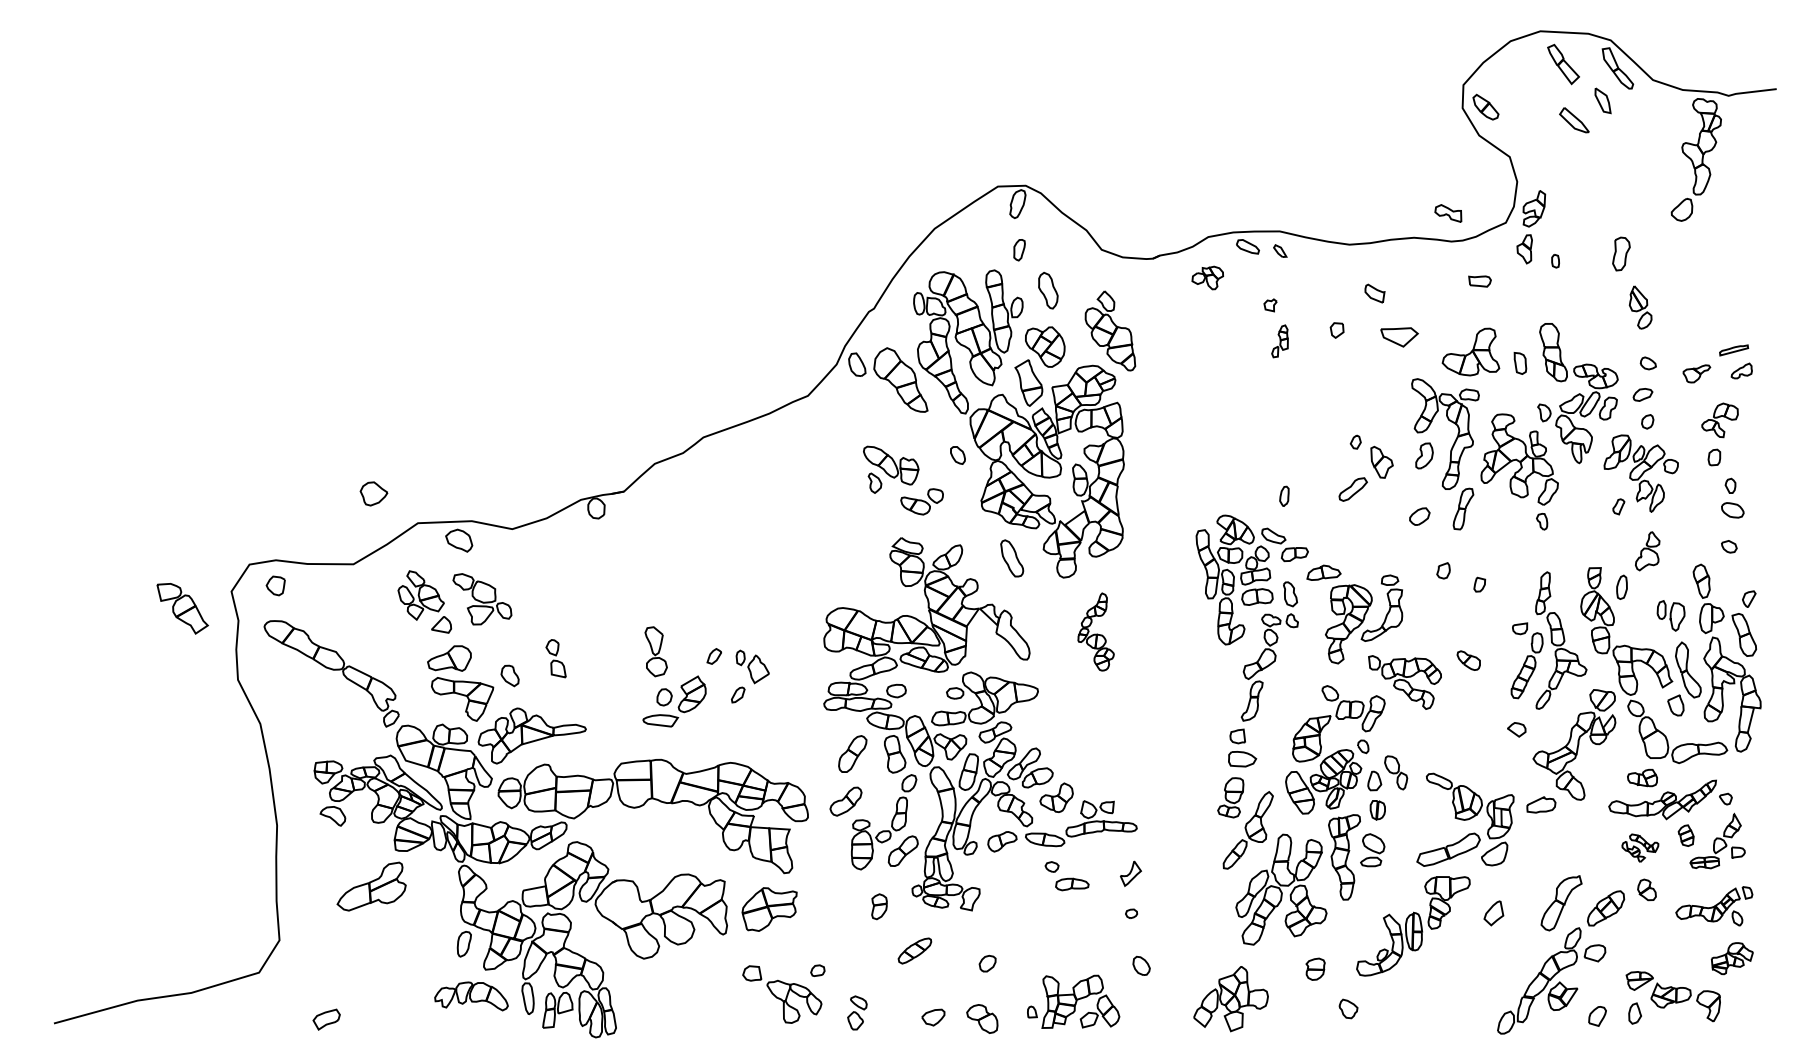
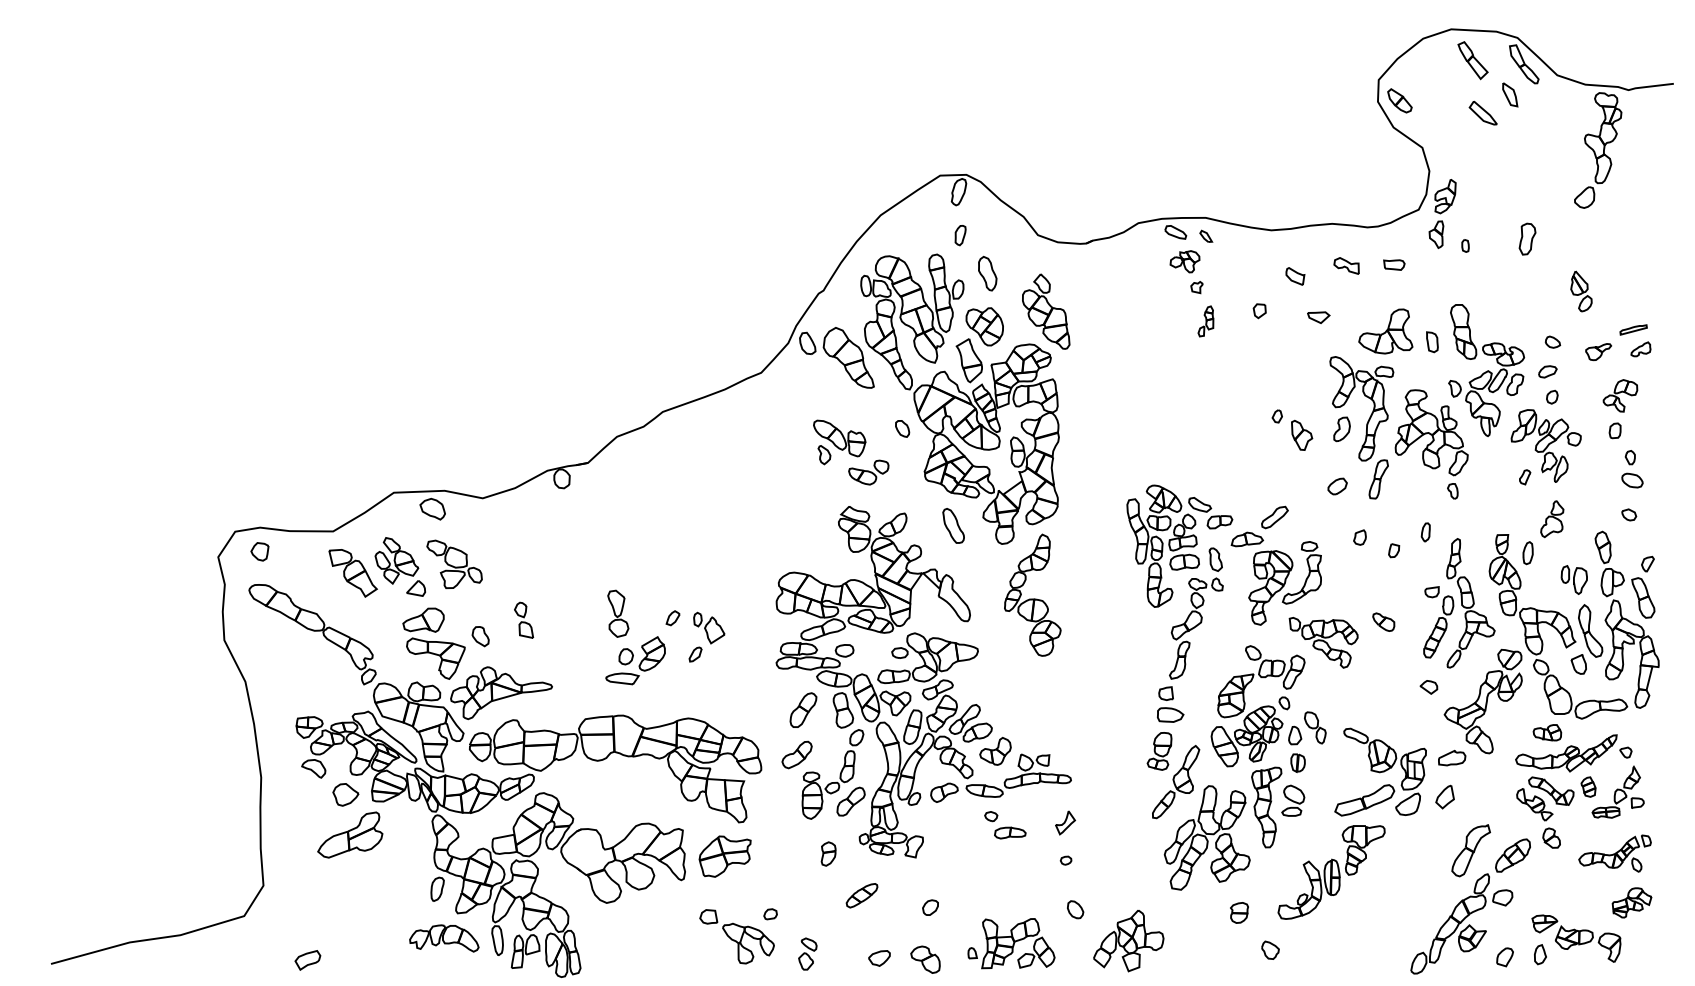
part: (1448, 213) -> (1346, 265), moved
part: (1207, 277) -> (1184, 261), moved
part: (1640, 307) -> (1581, 291), moved
part: (1399, 337) -> (1318, 317), size x0.62
part: (1352, 489) -> (1274, 517), moved
part: (373, 493) -> (345, 794), moved
part: (1284, 495) -> (1425, 531), moved
part: (182, 608) -> (352, 573), moved
part: (1095, 631) -> (1032, 594), size x1.67
part: (1640, 847) -> (1545, 798), size x1.67
part: (1493, 913) -> (1444, 797), moved
part: (1230, 999) -> (1128, 941), moved

